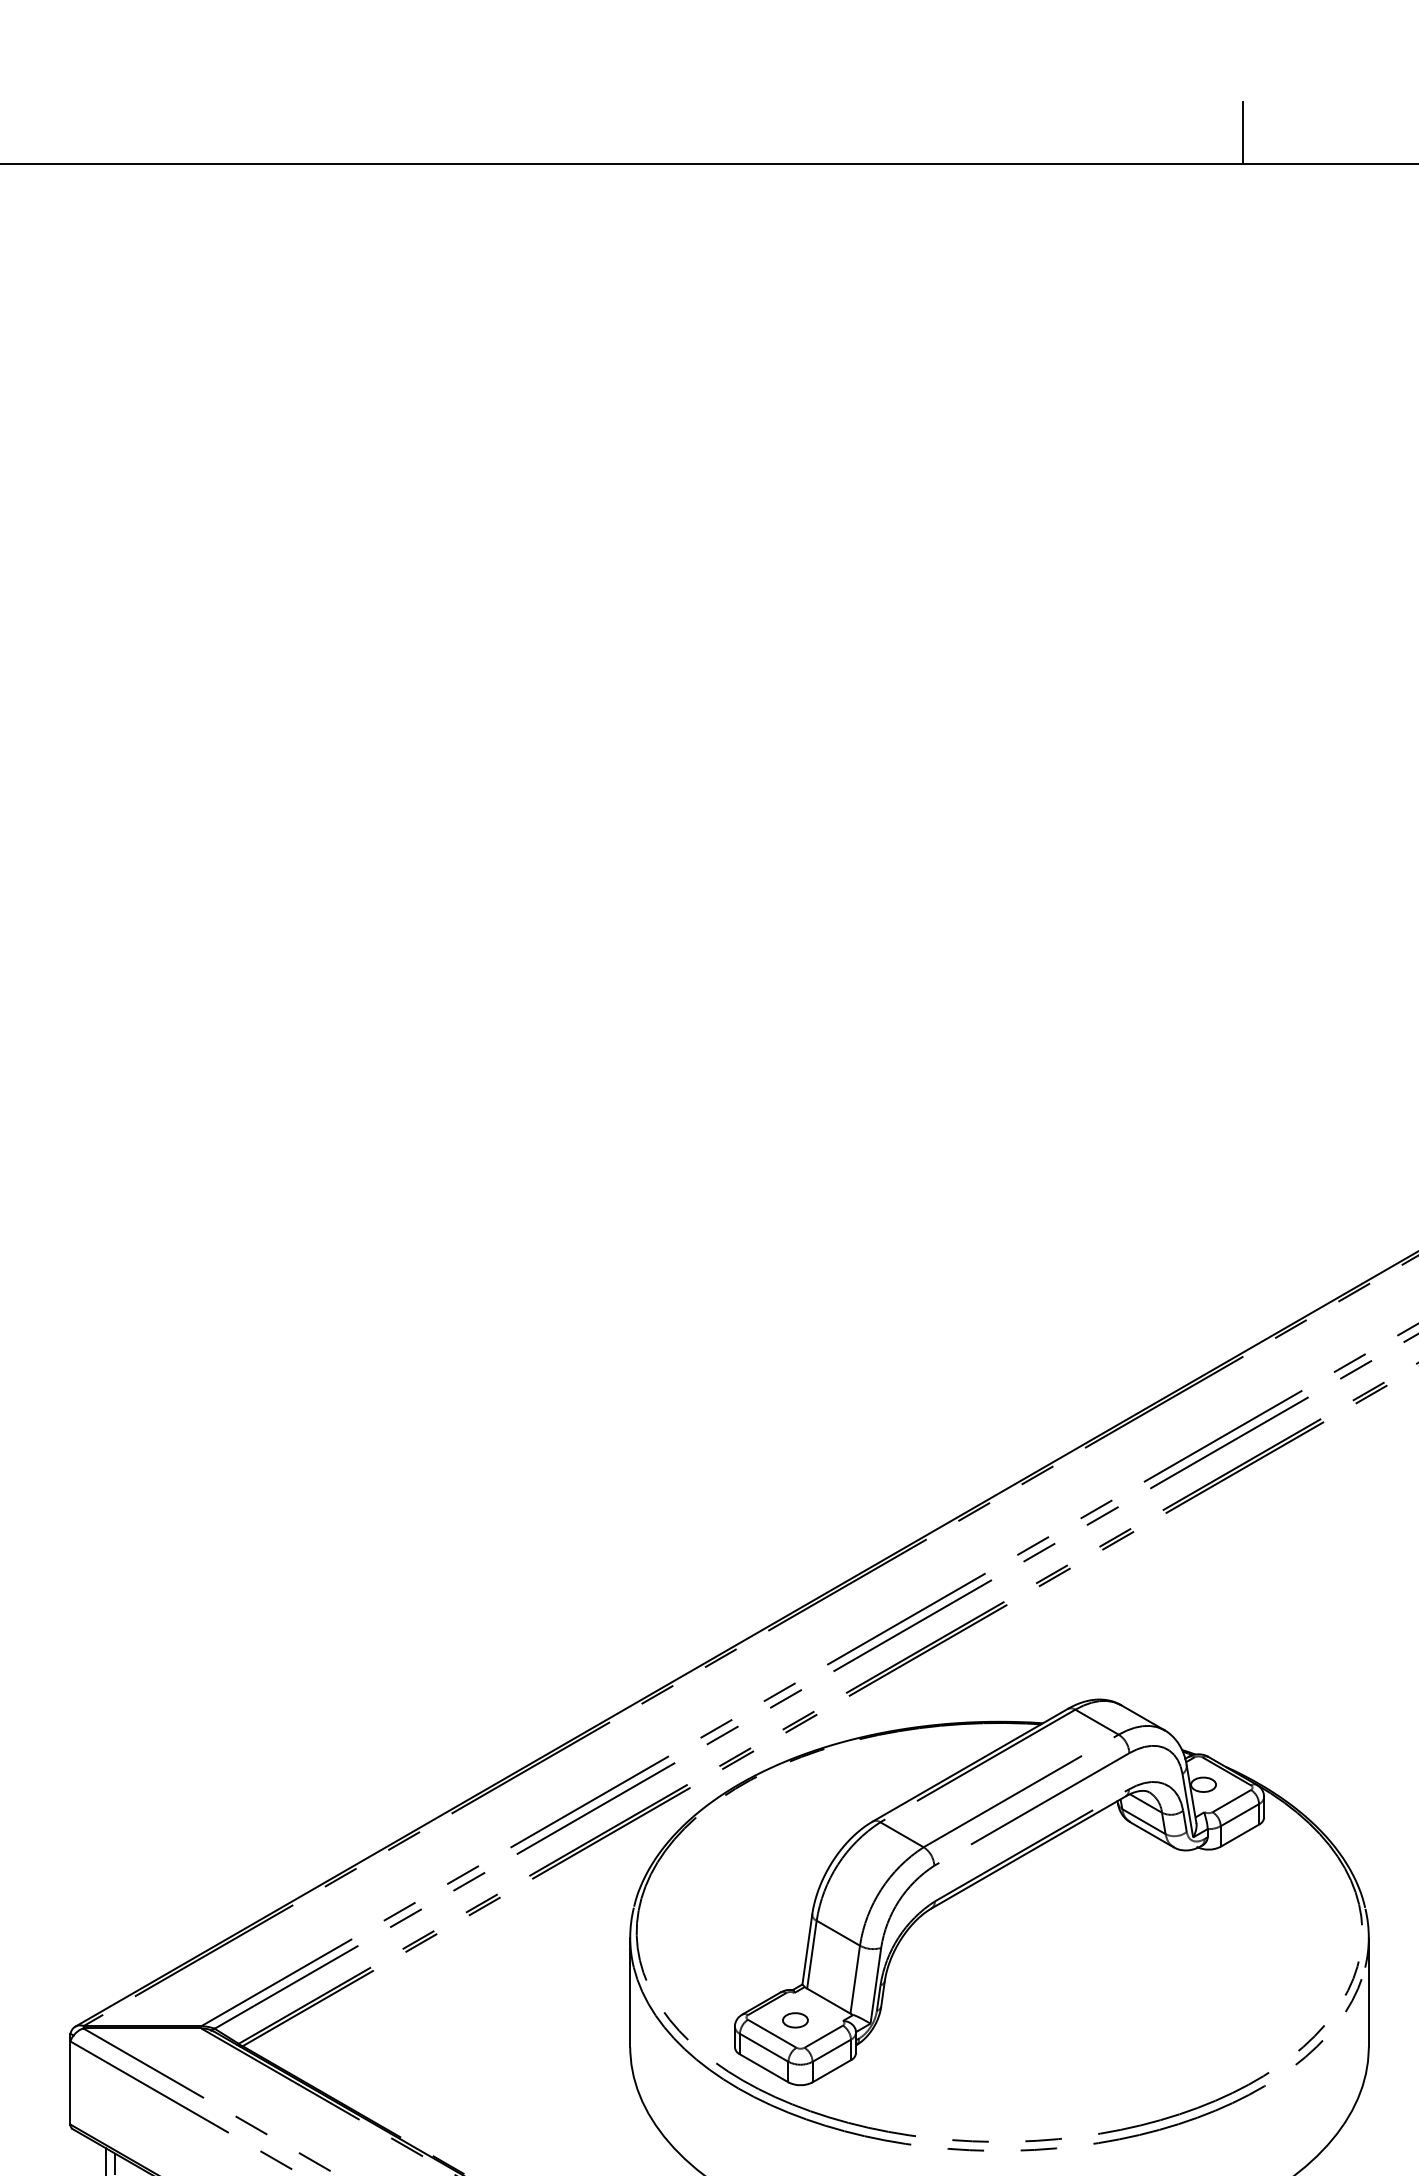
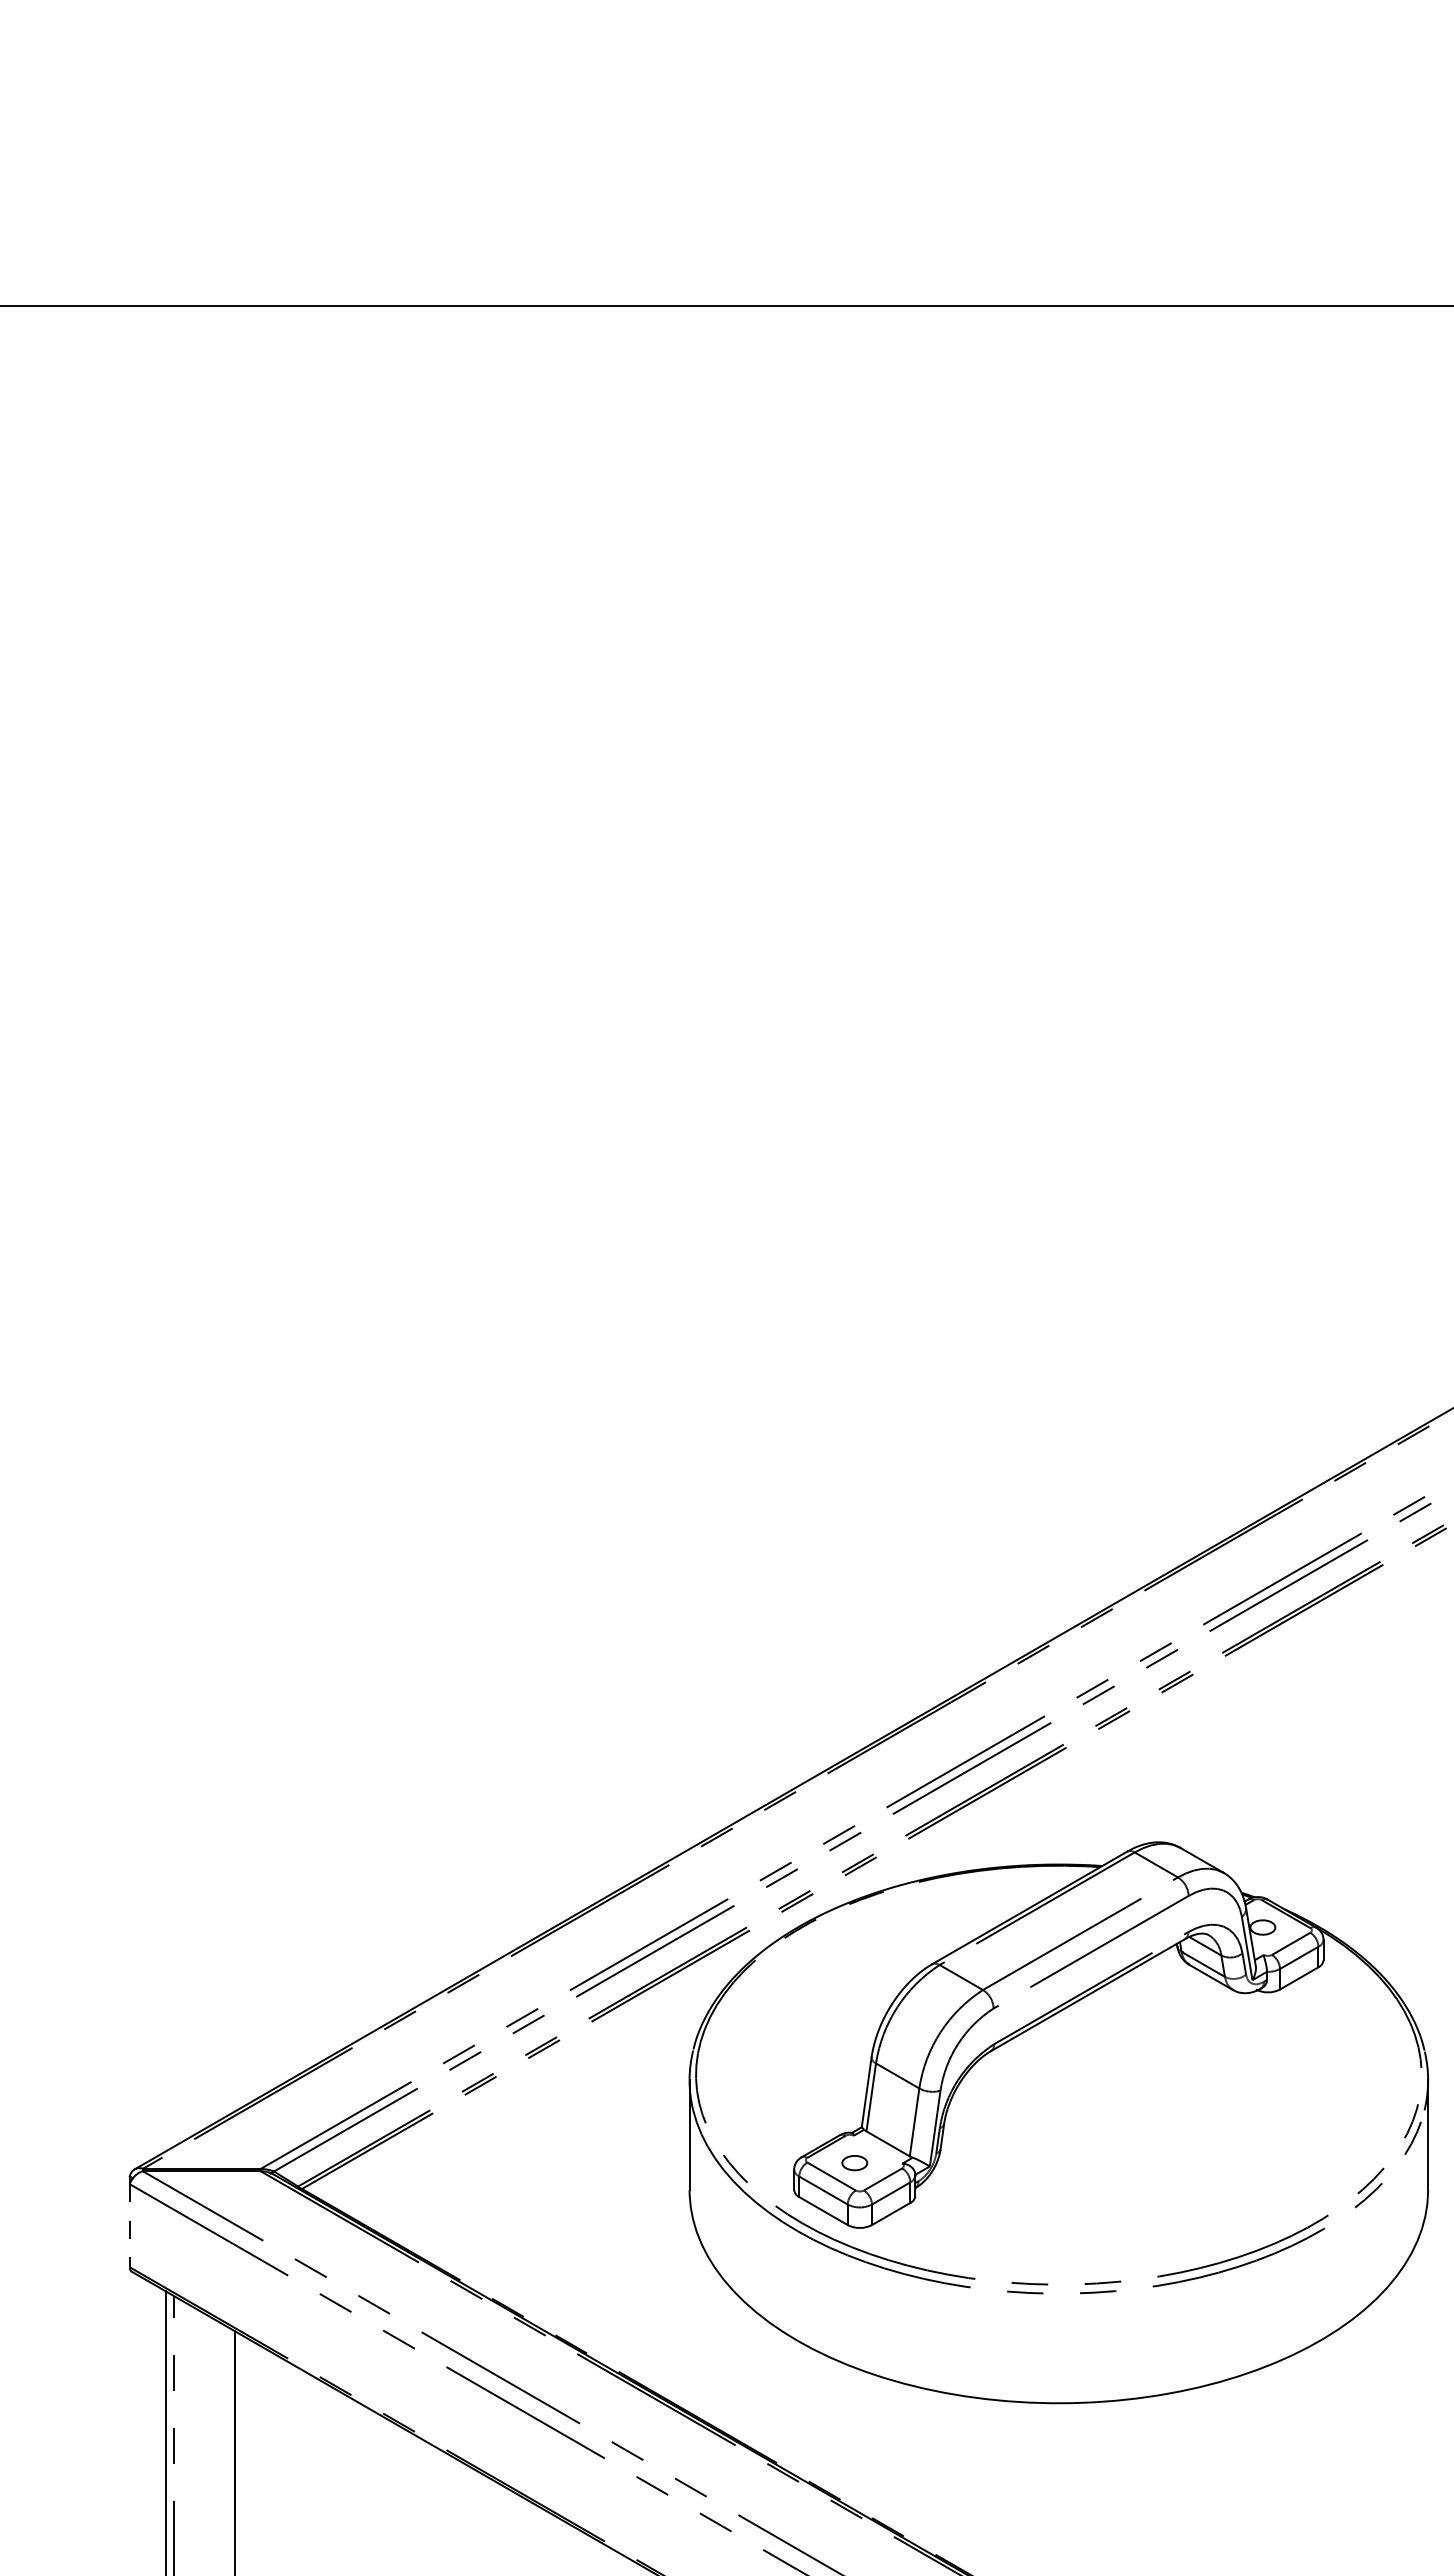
line: (1243, 132) -> (1302, 275), removed
line: (70, 2082) -> (129, 2225), solid -> dashed

